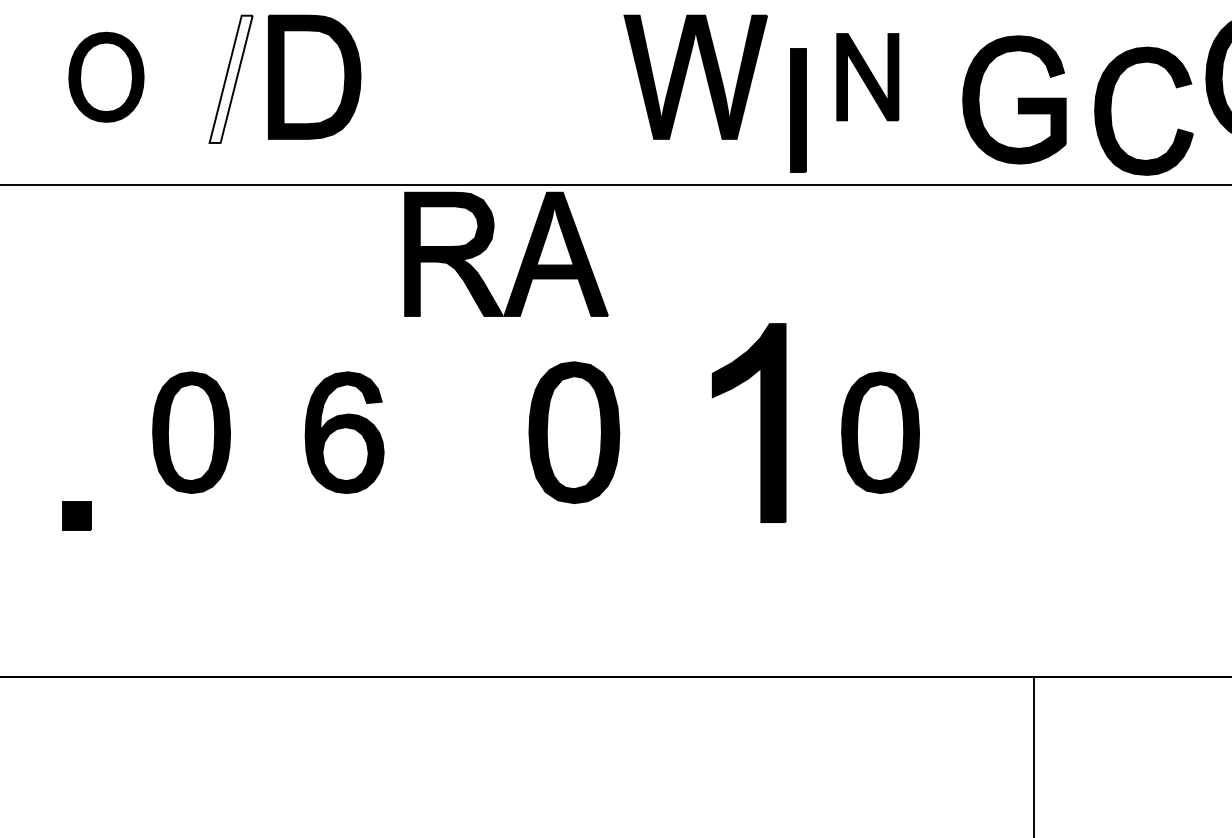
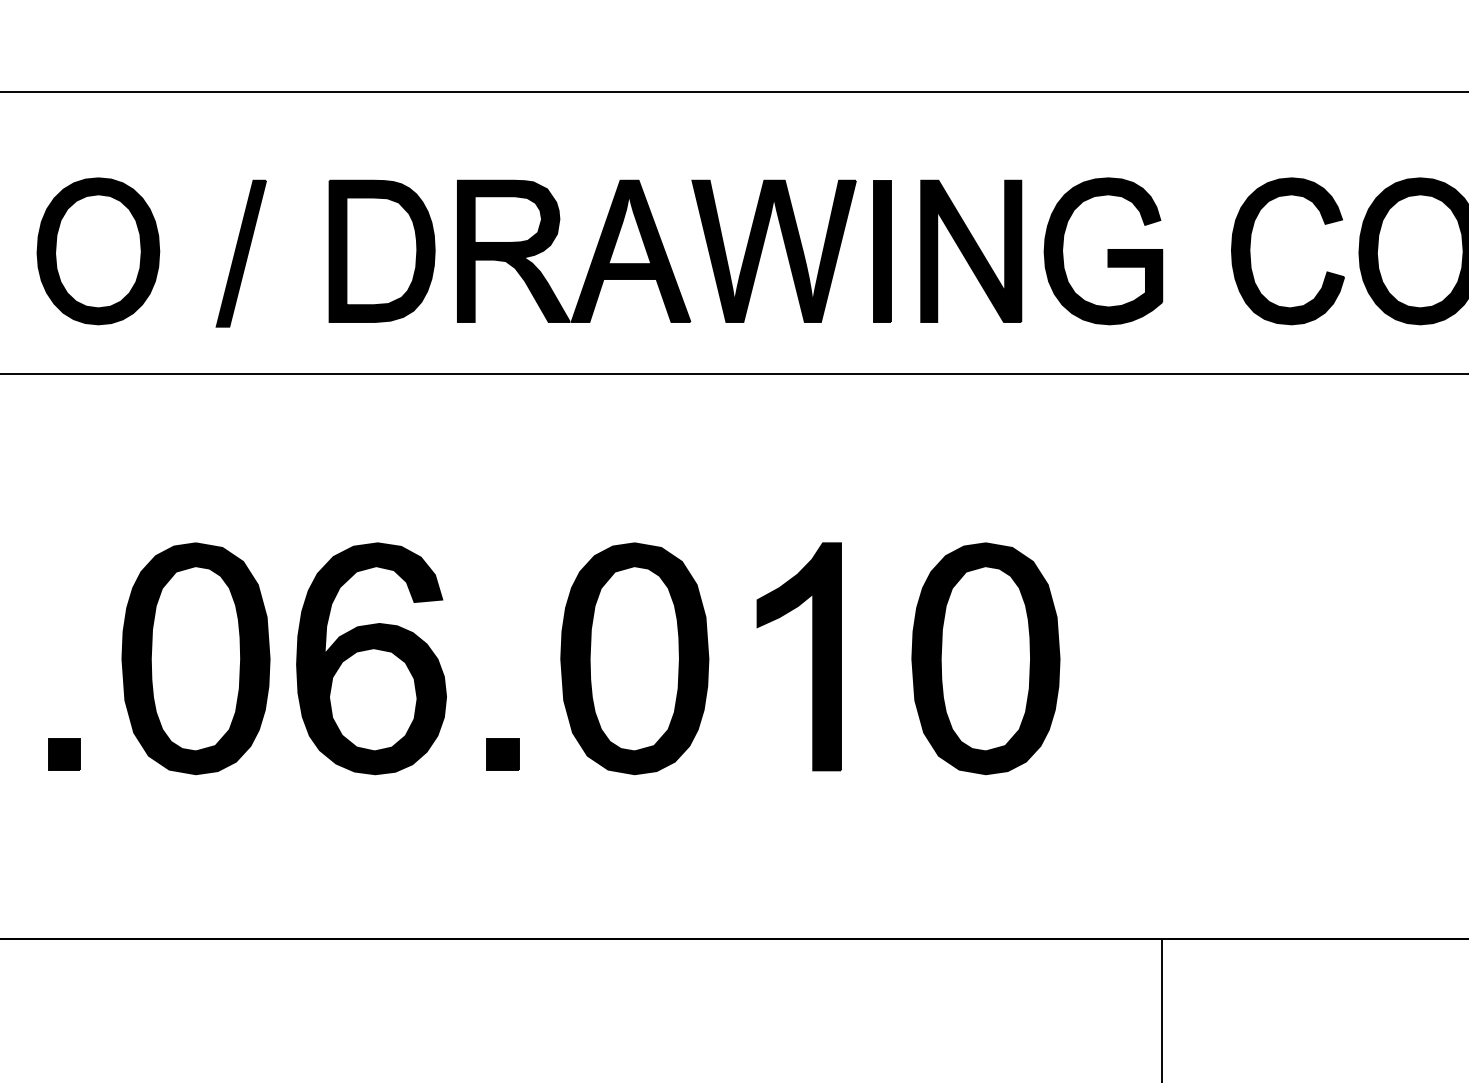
part: (314, 76) -> (381, 250), moved
part: (867, 76) -> (971, 250), size x1.43
part: (106, 77) -> (98, 251), size x1.43
fill: (231, 79) -> (241, 253), added
part: (1014, 100) -> (1103, 251), moved
part: (798, 110) -> (882, 251), moved
part: (1111, 111) -> (1250, 251), moved
part: (523, 257) -> (593, 255), moved
part: (760, 422) -> (812, 656), moved
part: (191, 432) -> (195, 658), size x1.67
part: (344, 432) -> (371, 658), size x1.67
part: (574, 432) -> (634, 658), size x1.43
part: (880, 432) -> (985, 658), size x1.67
part: (458, 516) -> (502, 754), added

